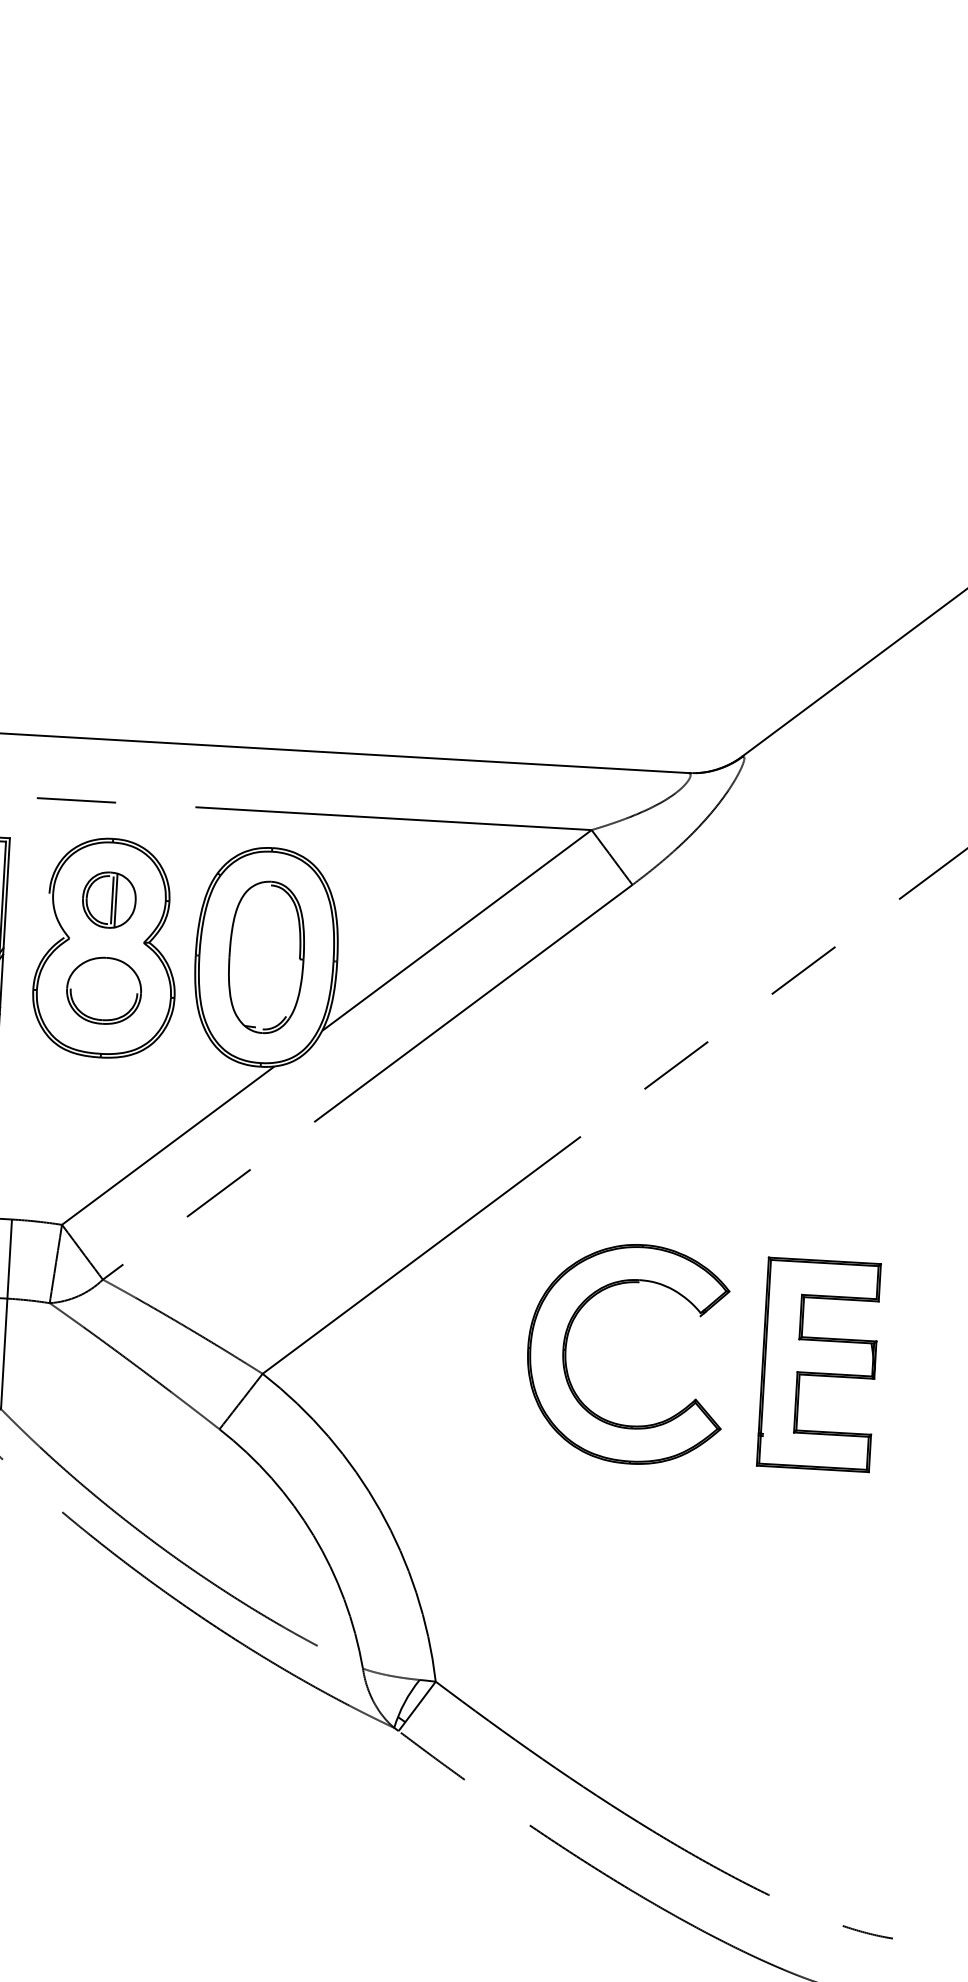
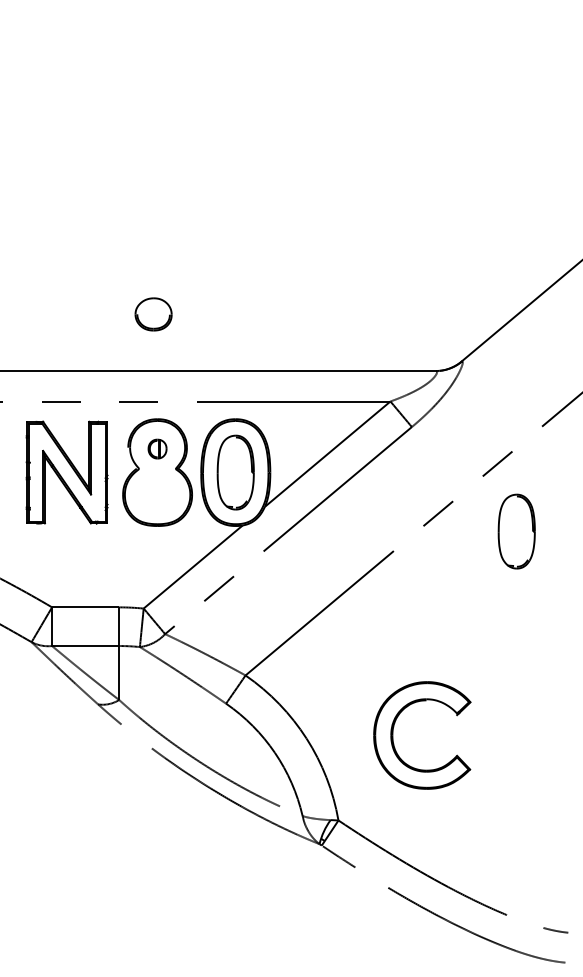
part: (109, 898) -> (157, 448), size x0.7
part: (103, 990) -> (153, 314), moved
part: (834, 1111) -> (516, 531), added
part: (567, 1350) -> (393, 735), moved
part: (817, 1362) -> (515, 654), removed

